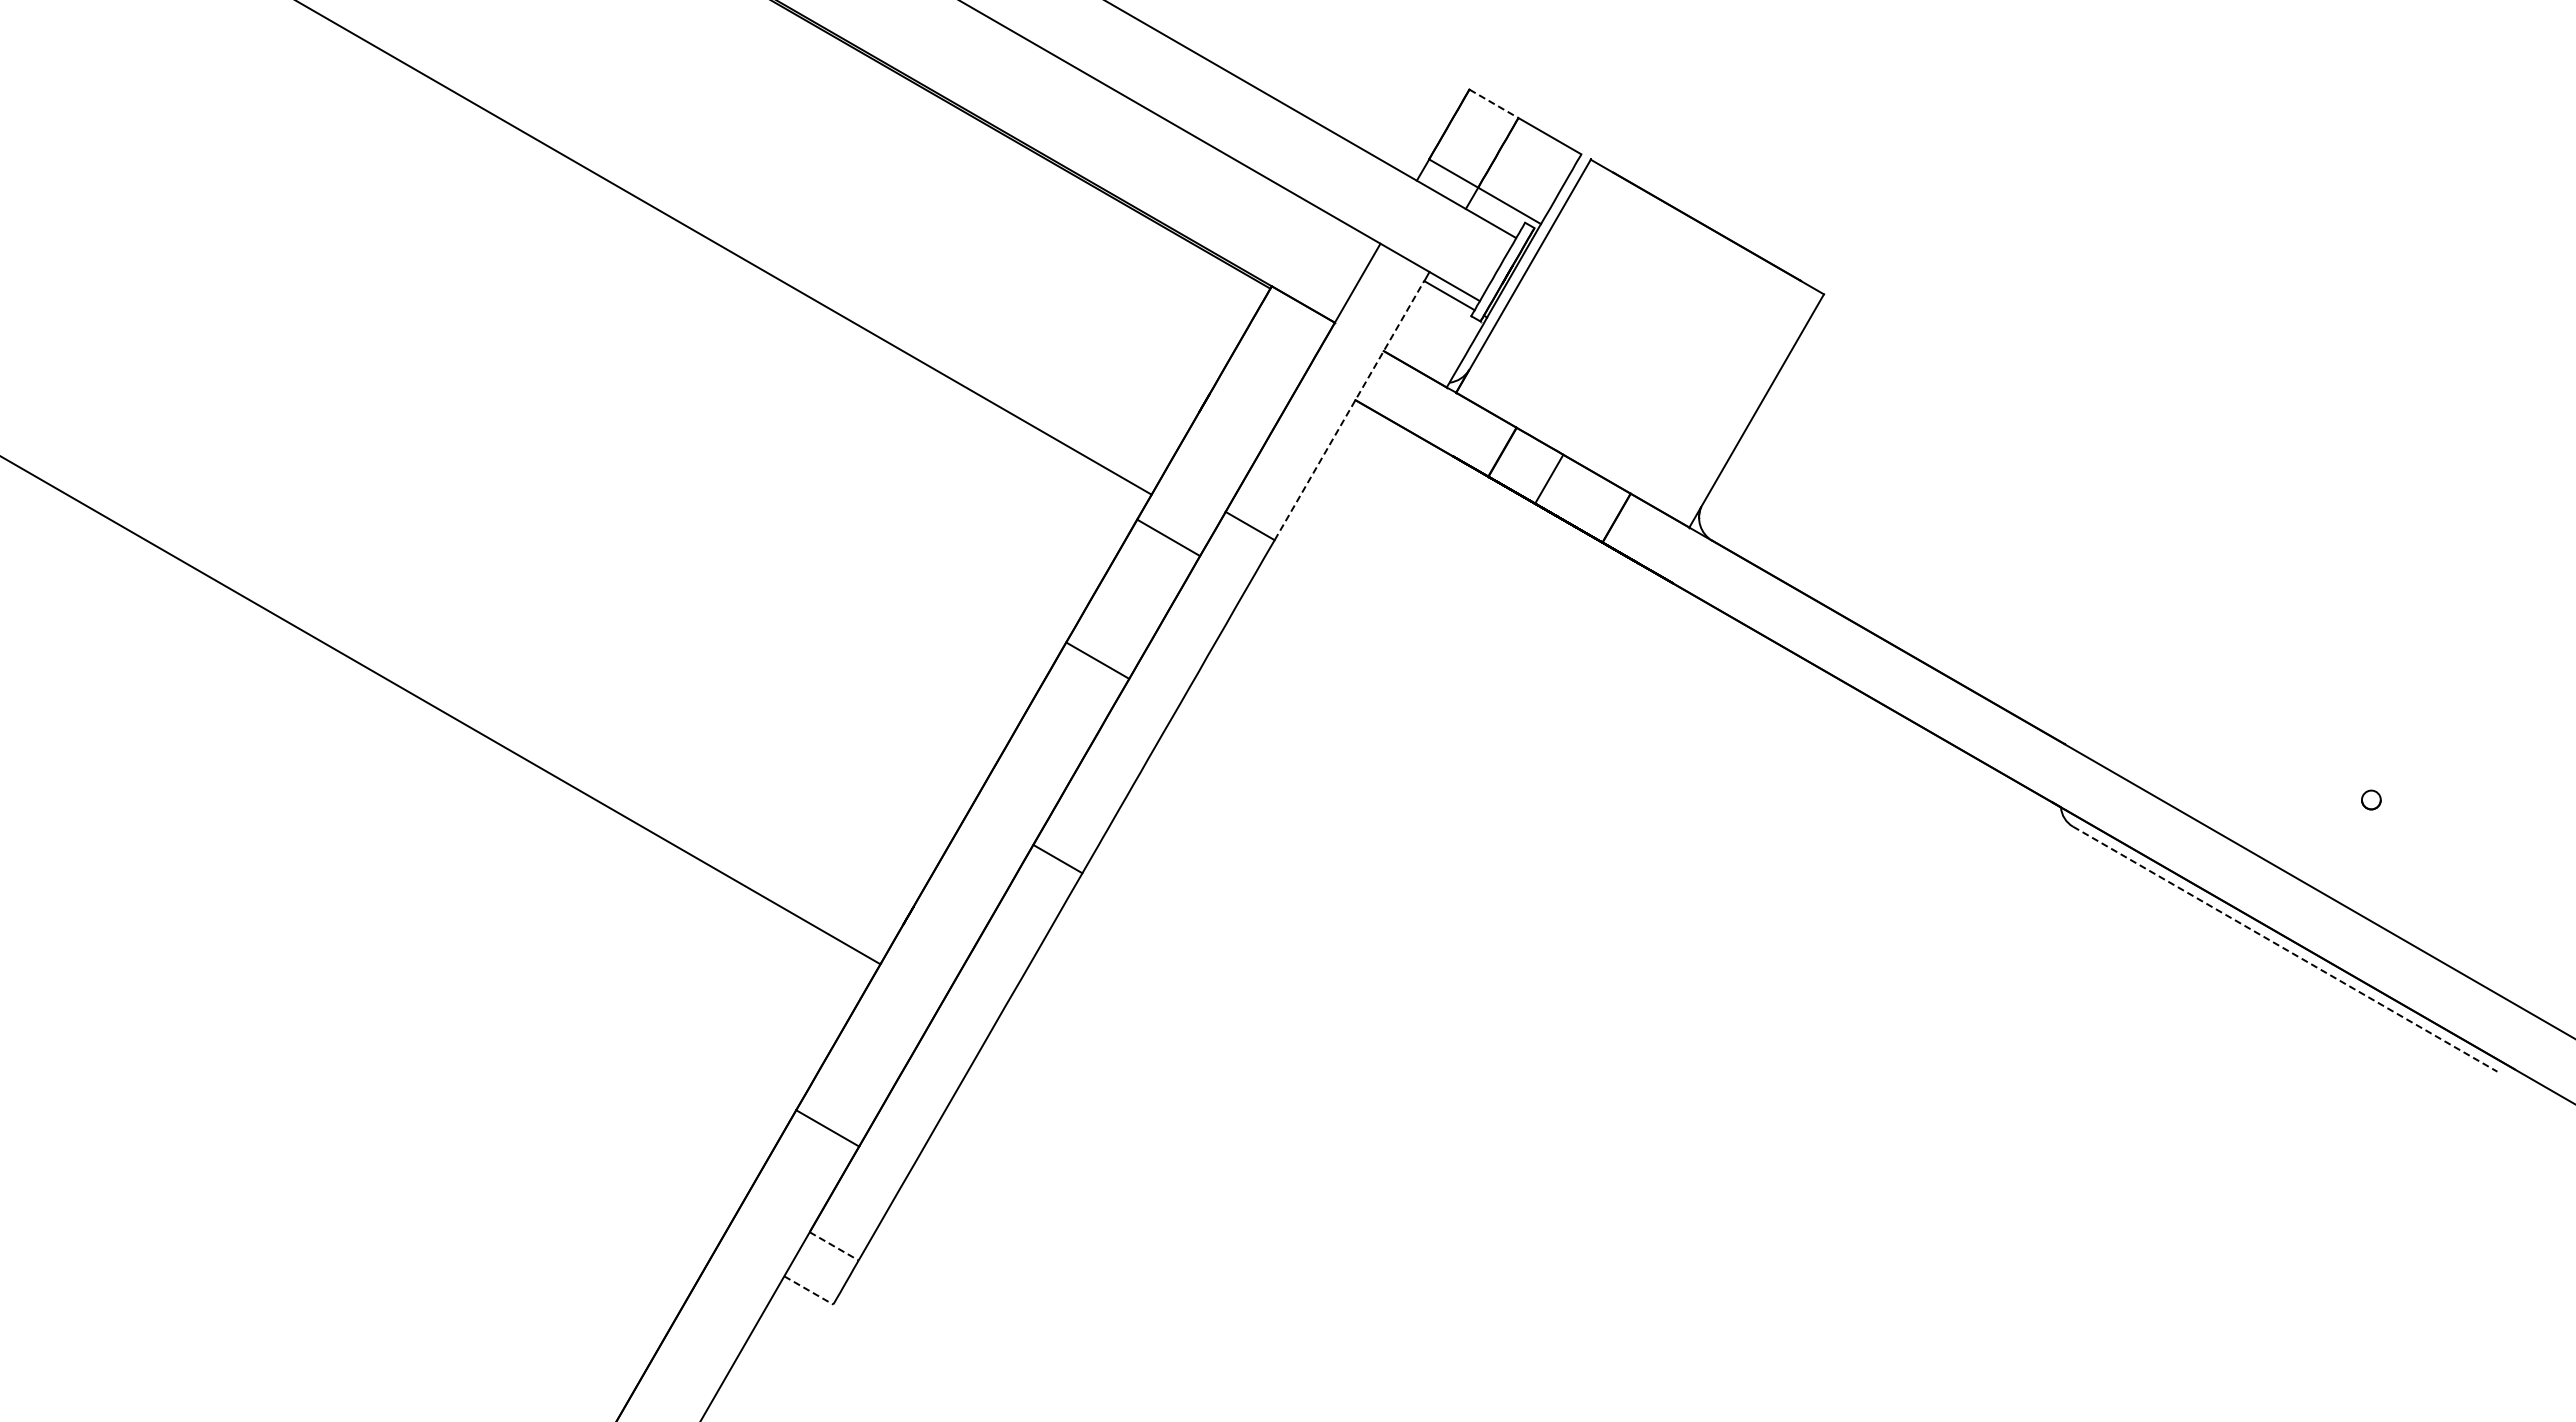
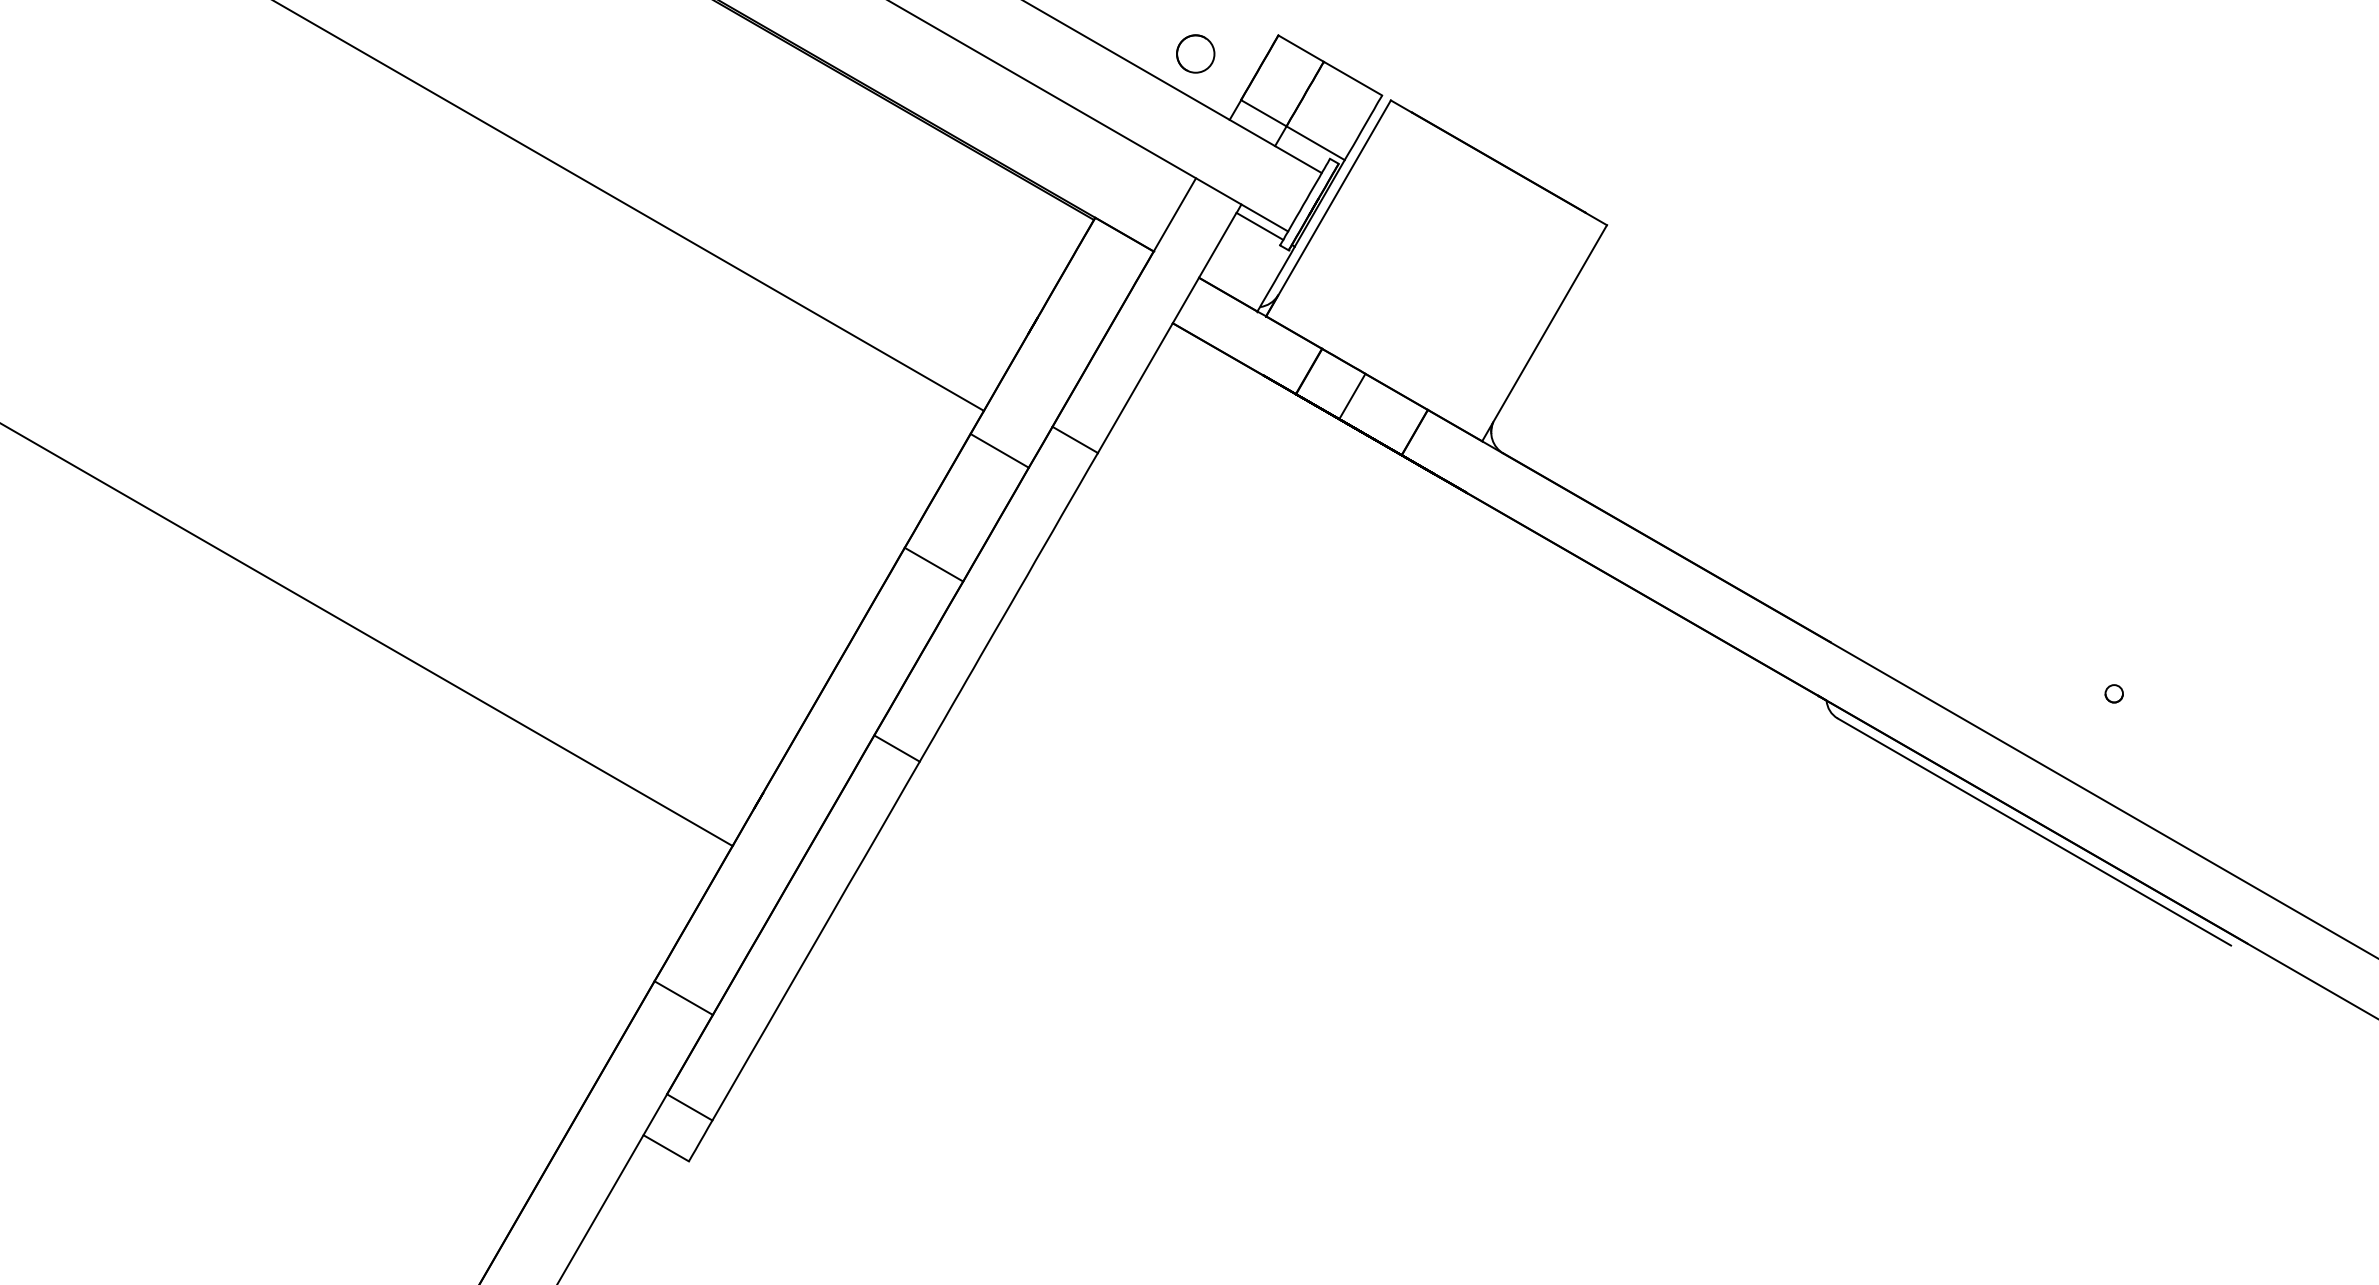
line: (1494, 104) -> (1301, 49), dashed -> solid
circle: (1380, 109) -> (1196, 53), added
line: (1349, 410) -> (1167, 332), dashed -> solid
line: (2285, 949) -> (2034, 832), dashed -> solid
line: (834, 1246) -> (690, 1107), dashed -> solid
line: (809, 1290) -> (666, 1148), dashed -> solid

